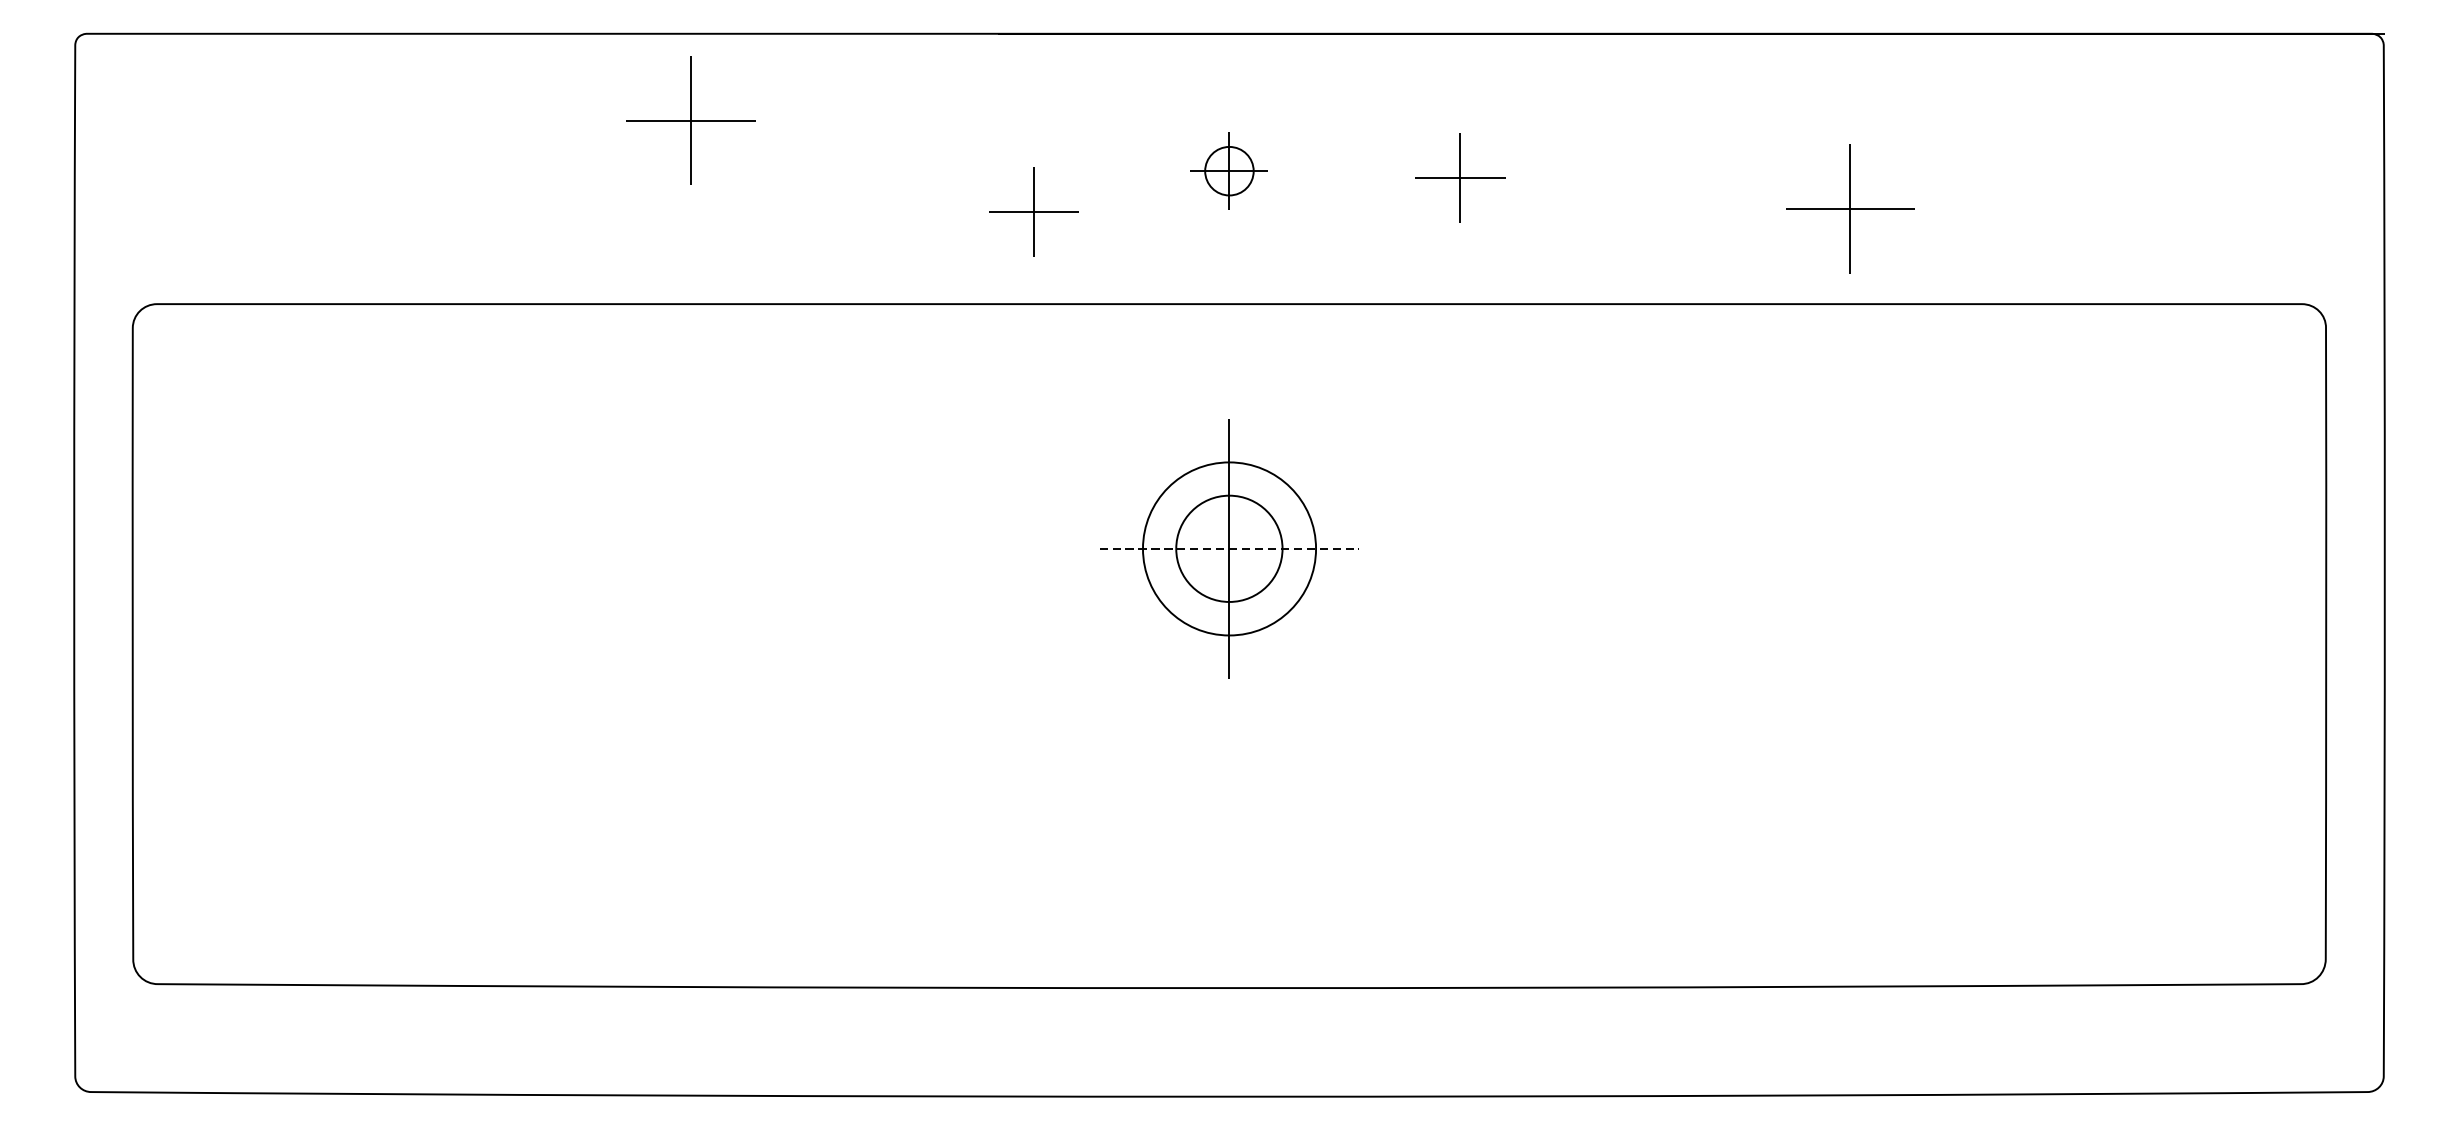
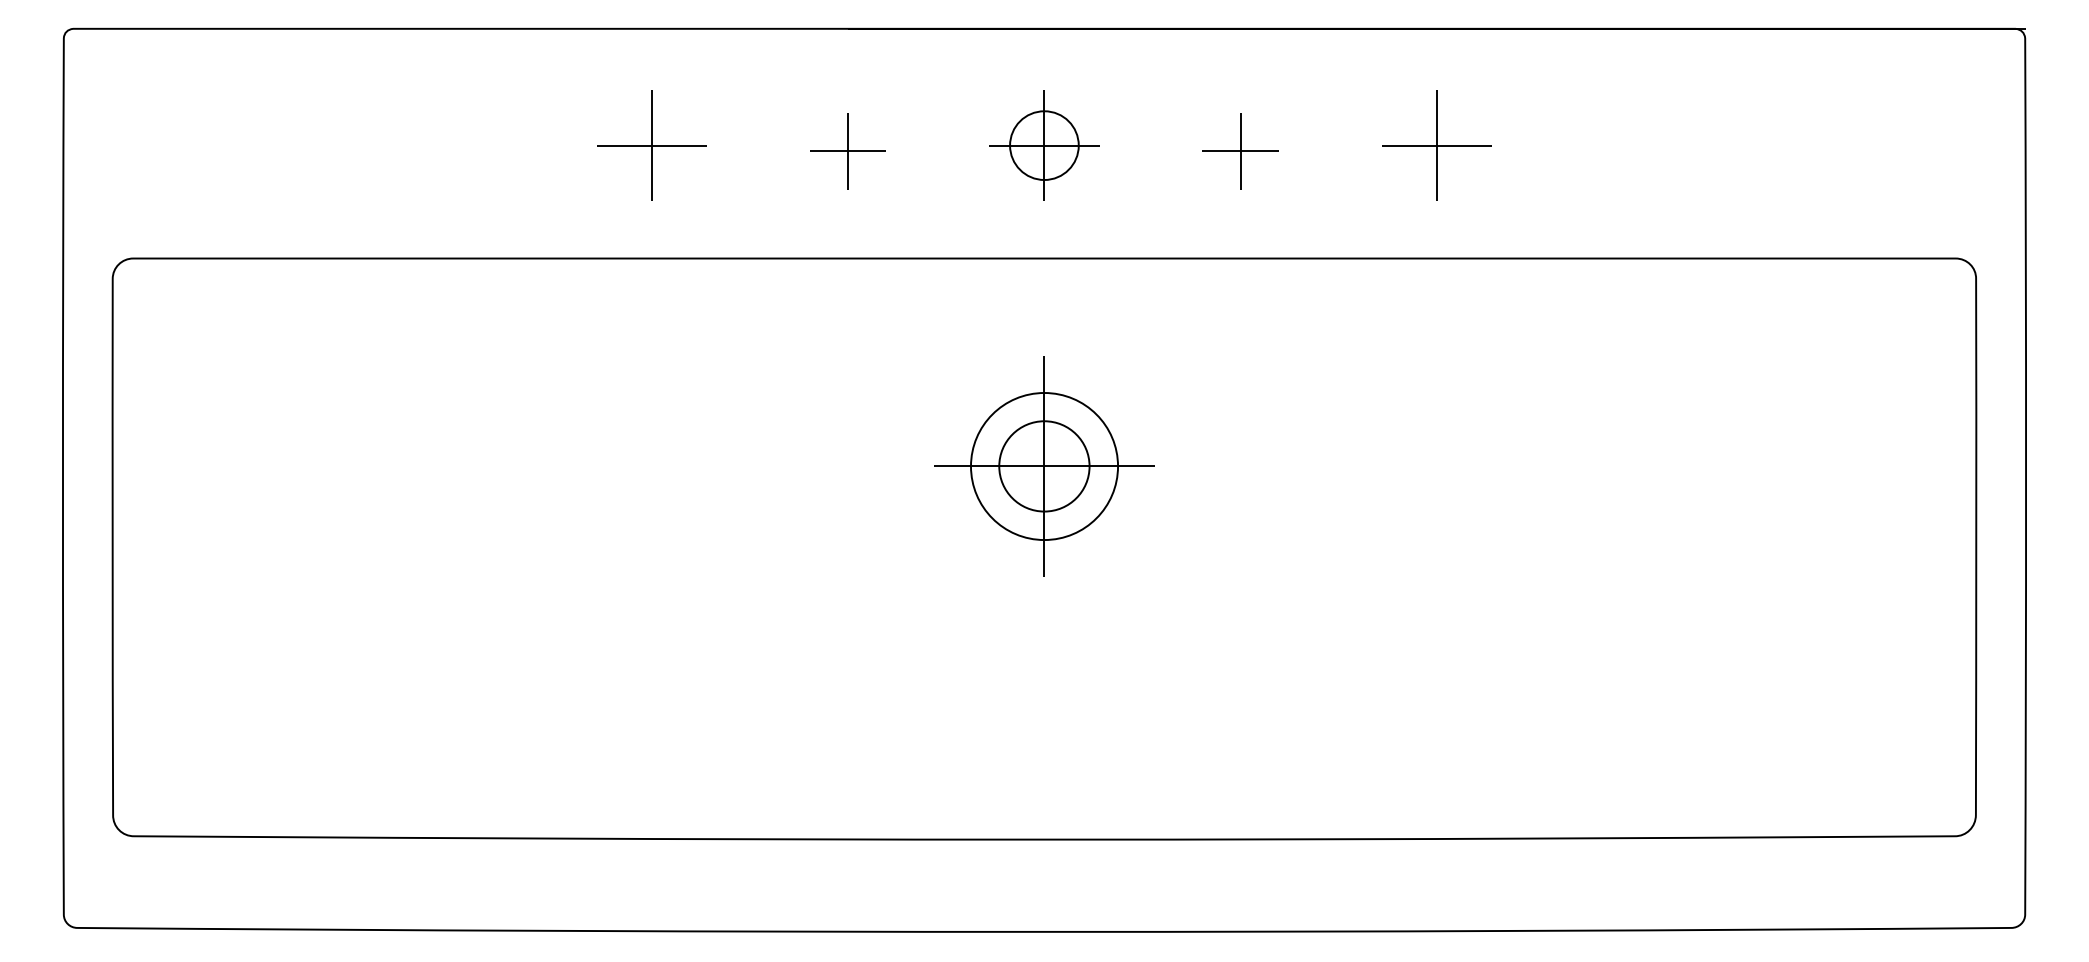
part: (690, 120) -> (651, 145), moved
part: (1229, 171) -> (1044, 145), size x1.67
part: (1849, 208) -> (1436, 145), moved
part: (1032, 212) -> (847, 151), moved
line: (1229, 548) -> (1044, 466), dashed -> solid

